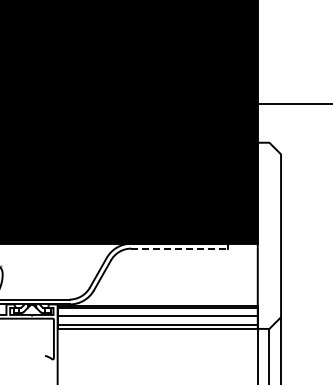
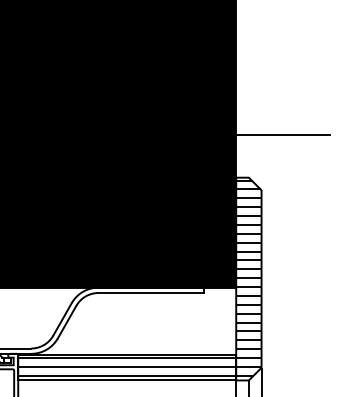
hatch: (269, 234) -> (248, 277), added
line: (180, 248) -> (152, 292), dashed -> solid

